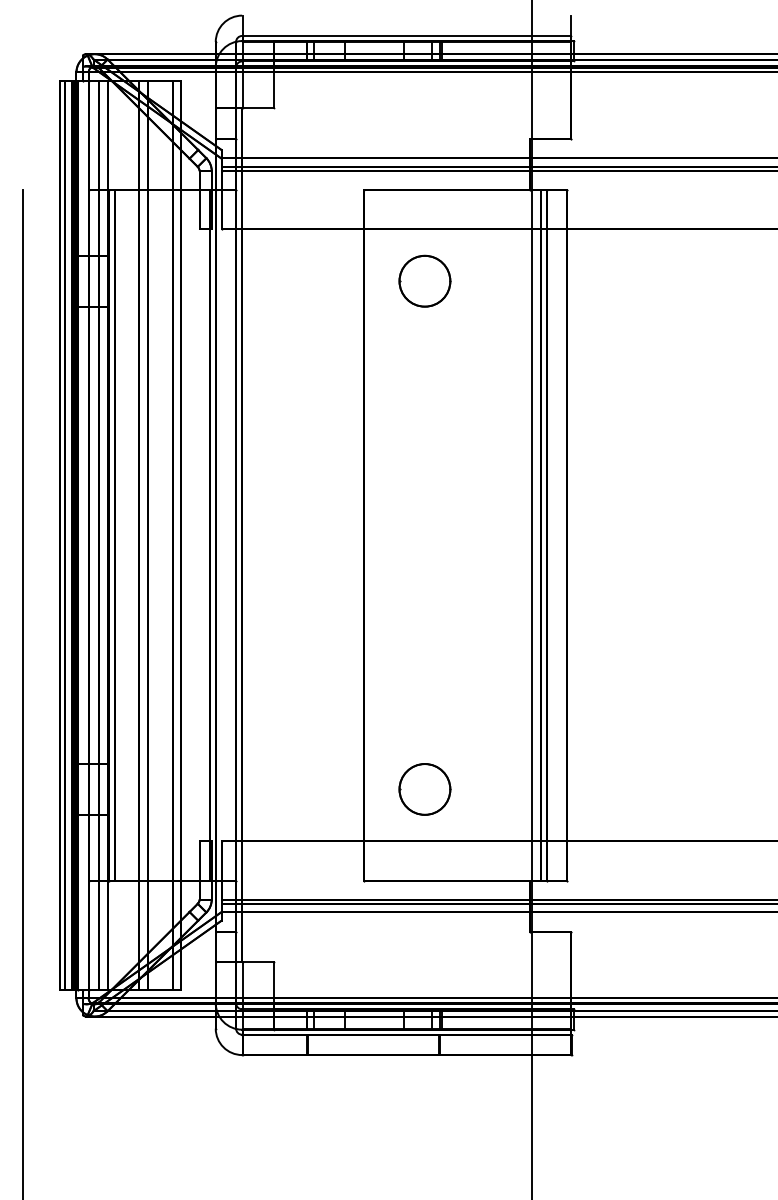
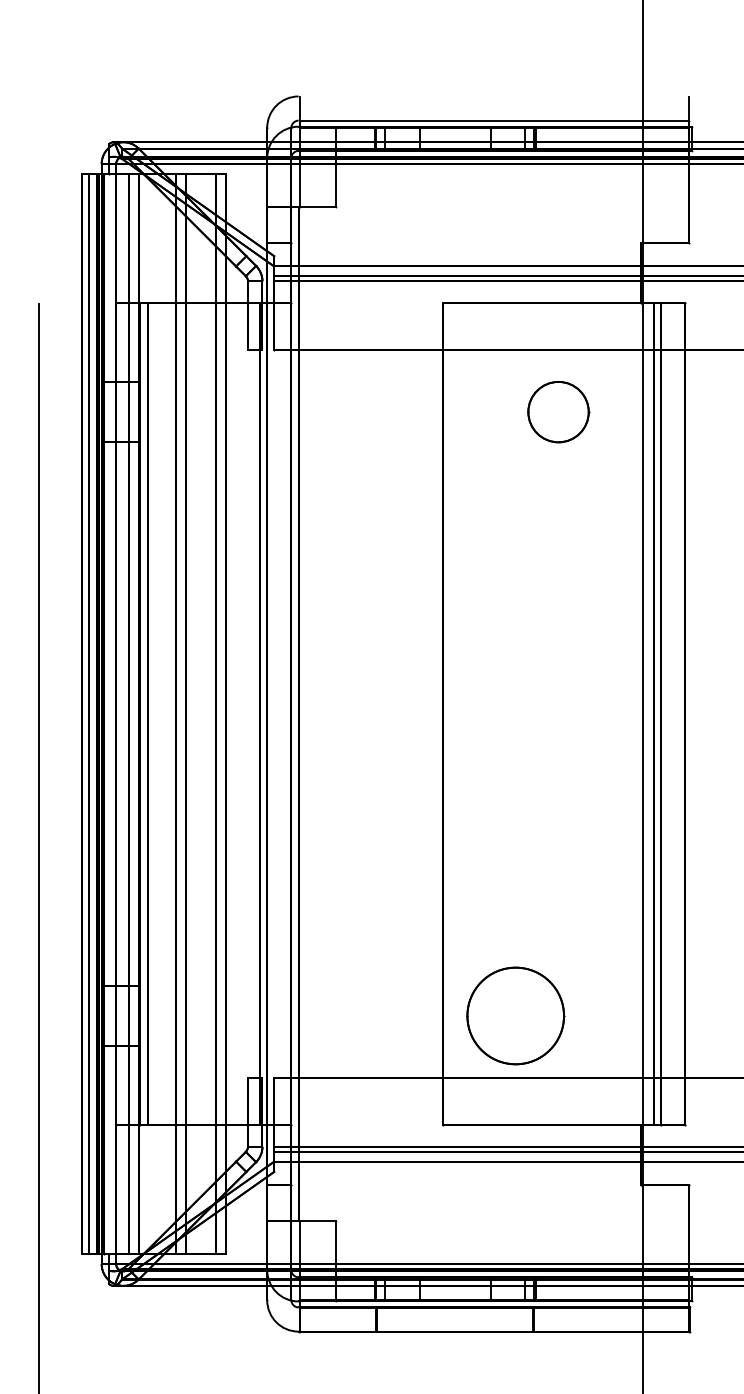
part: (424, 280) -> (558, 411), moved
part: (424, 789) -> (515, 1016), size x1.6

